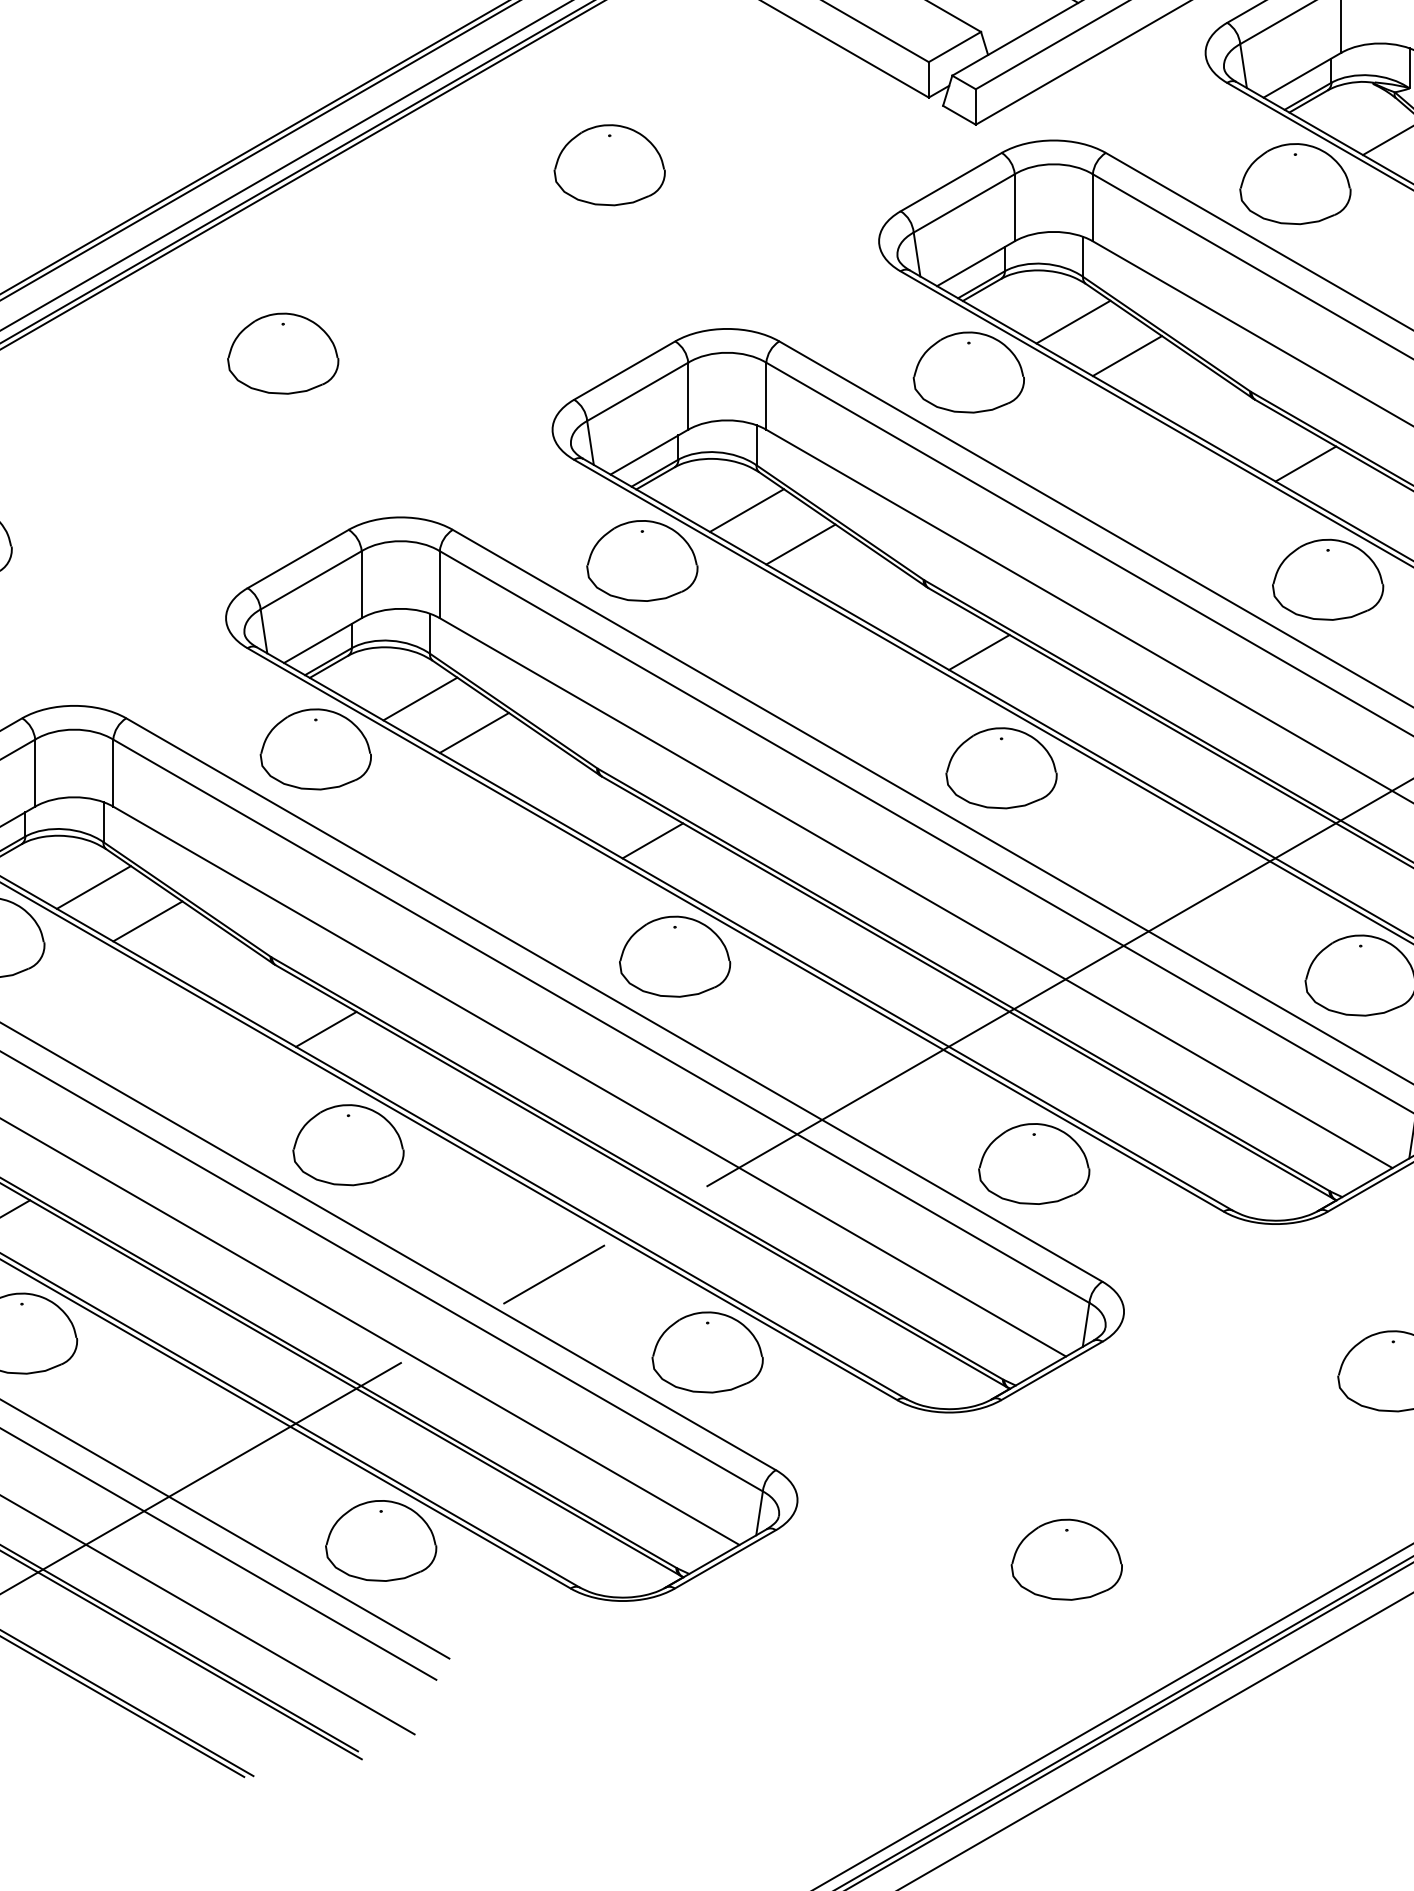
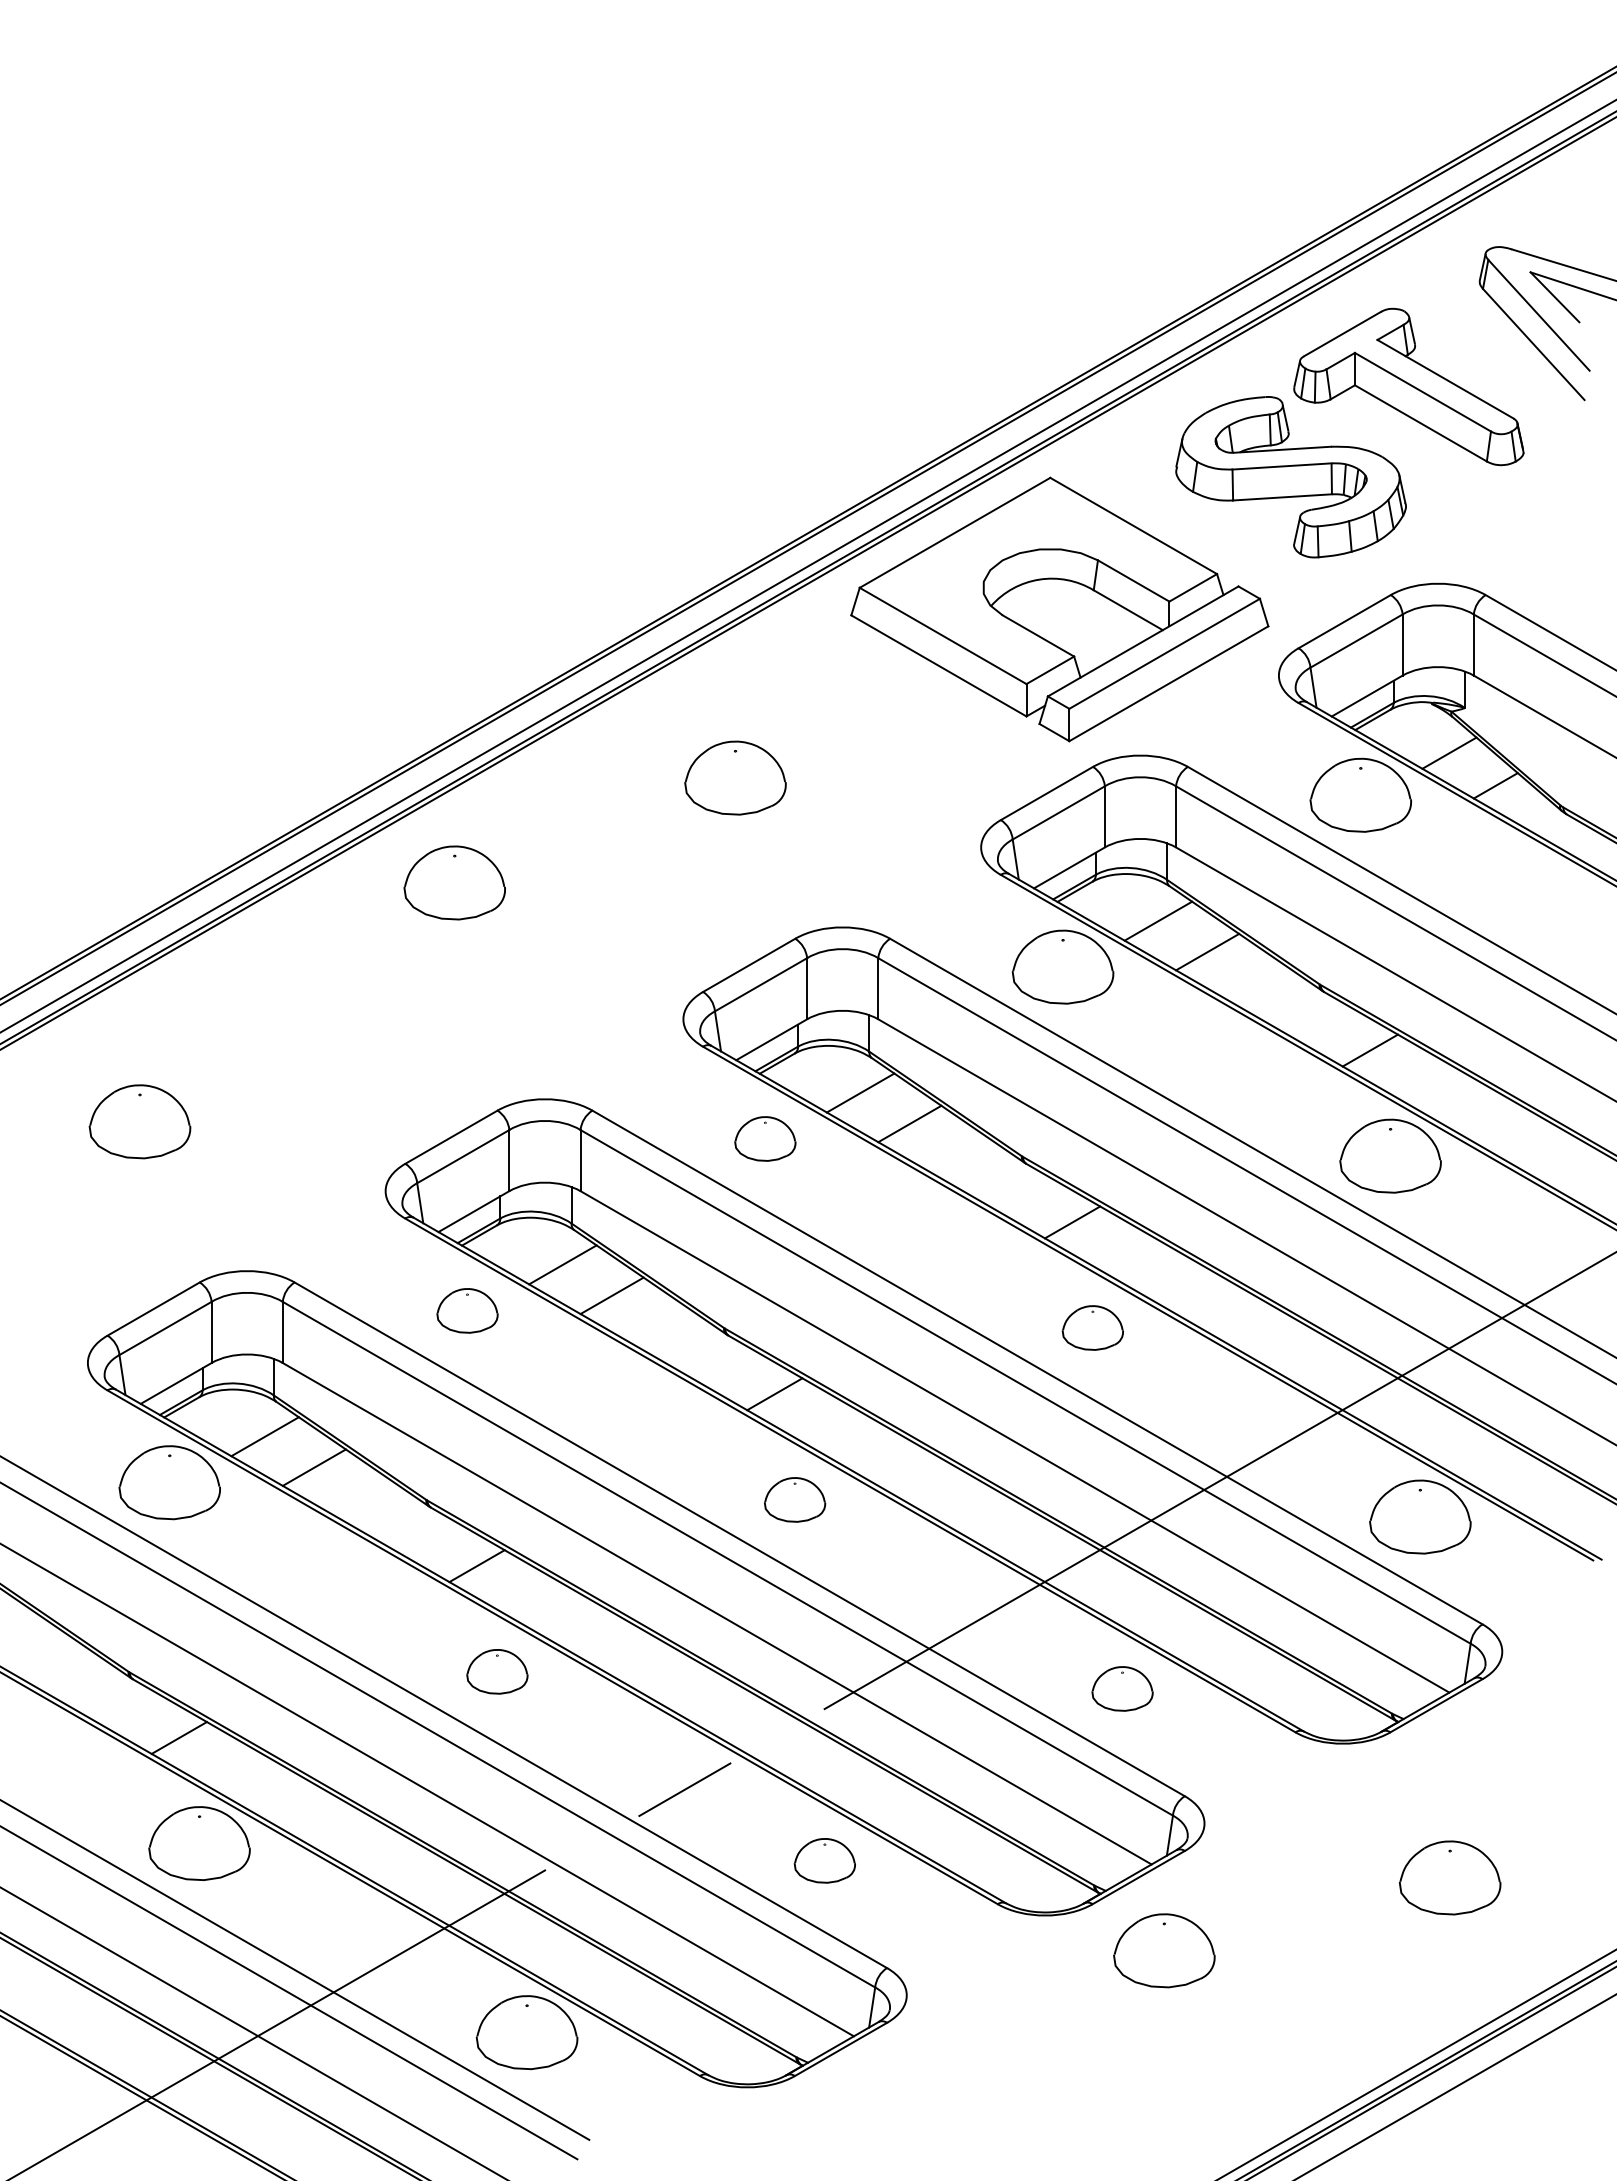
part: (282, 353) -> (454, 882), moved
part: (642, 560) -> (765, 1138), size x0.6
part: (315, 749) -> (467, 1310), size x0.6
part: (1001, 767) -> (1092, 1327), size x0.6
part: (674, 956) -> (794, 1499), size x0.6
part: (348, 1144) -> (497, 1671), size x0.6
part: (1034, 1163) -> (1122, 1688), size x0.6
part: (707, 1352) -> (824, 1860), size x0.6
part: (1066, 1559) -> (1164, 1950), moved

